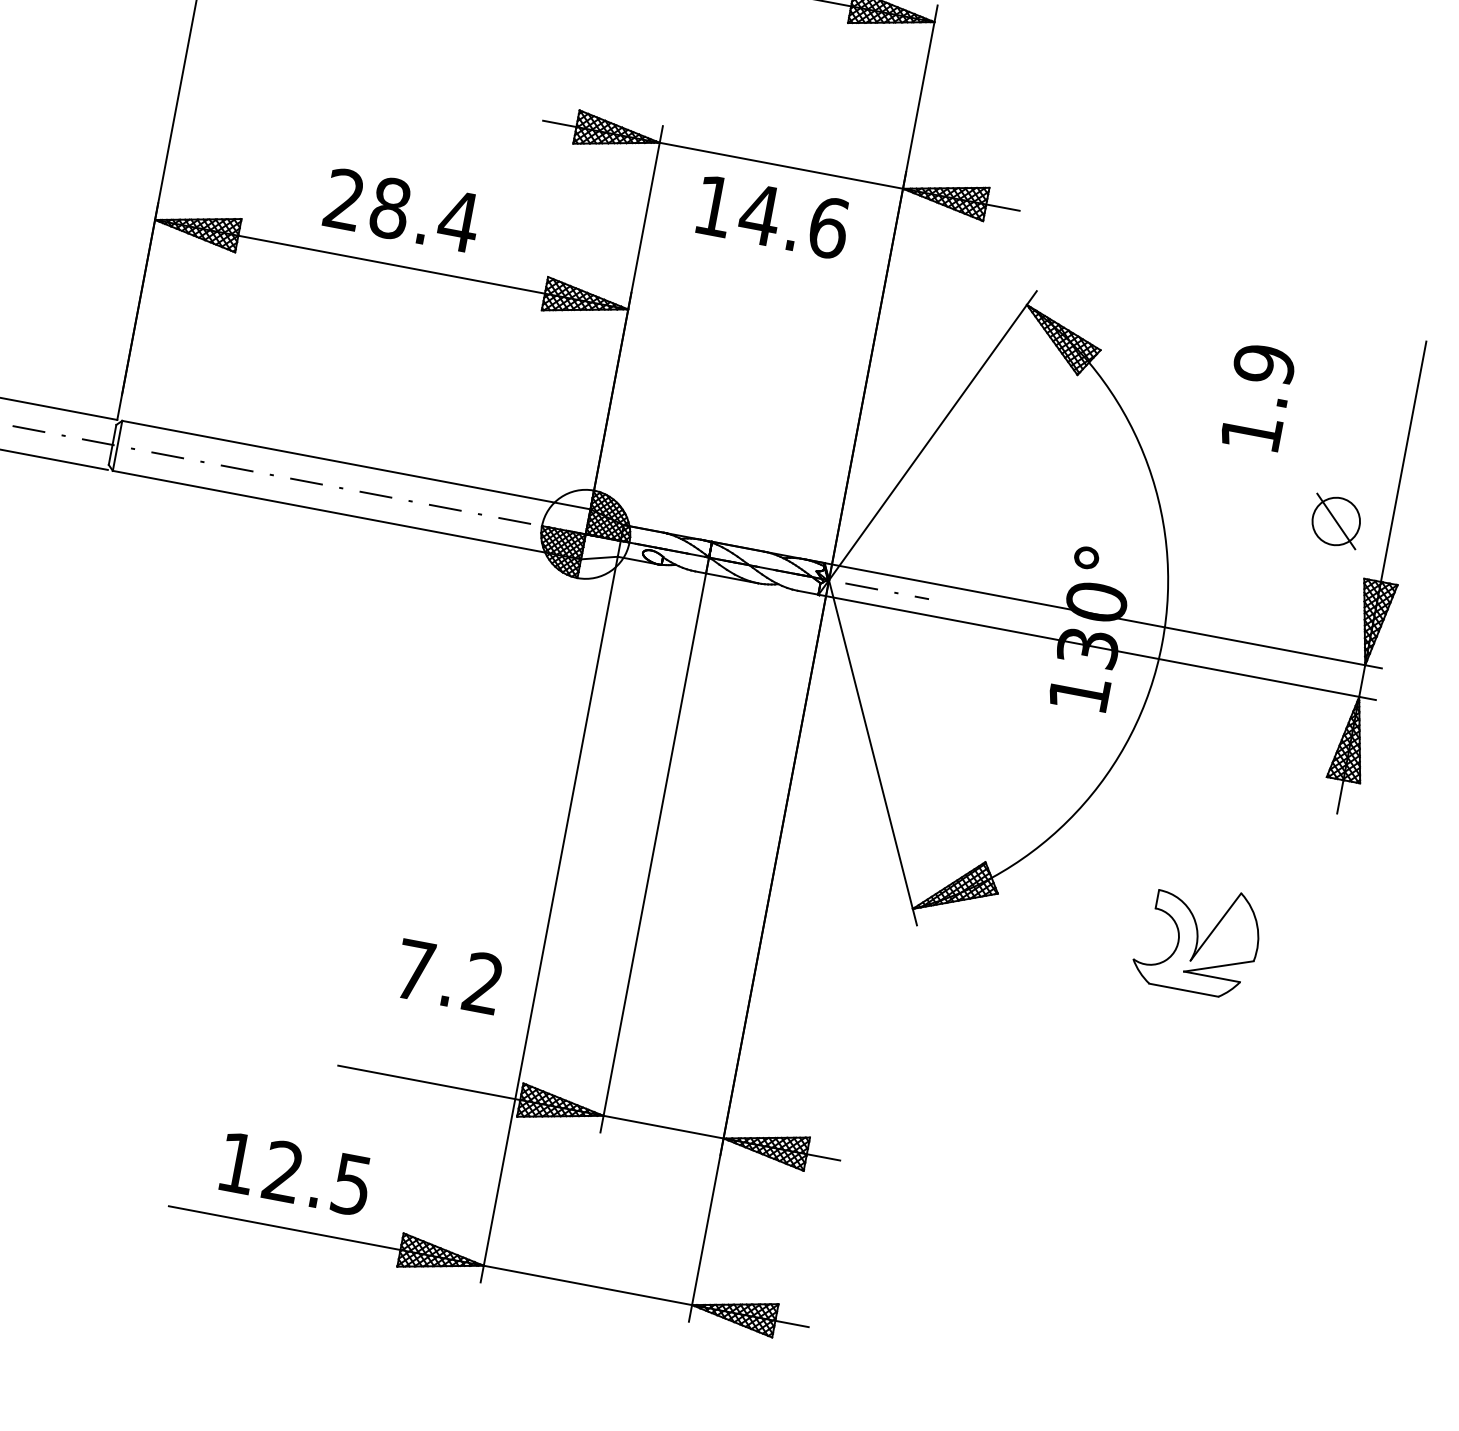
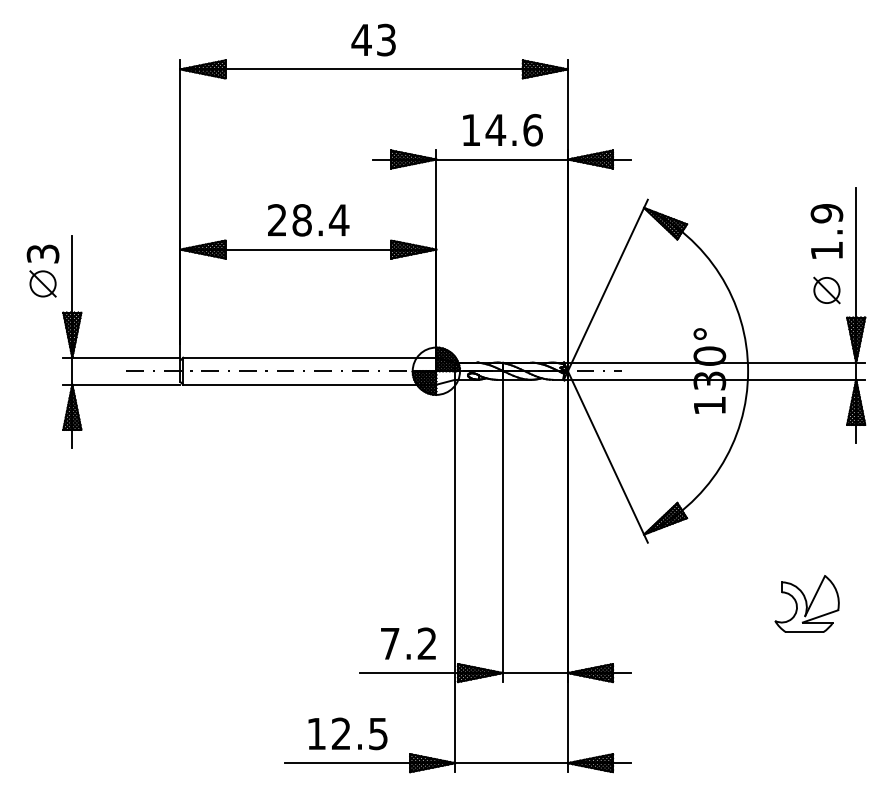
text: (772, 217) -> (502, 130), moved
text: (1257, 397) -> (826, 231), moved
part: (1197, 937) -> (806, 603), moved
text: (448, 976) -> (408, 643), moved

